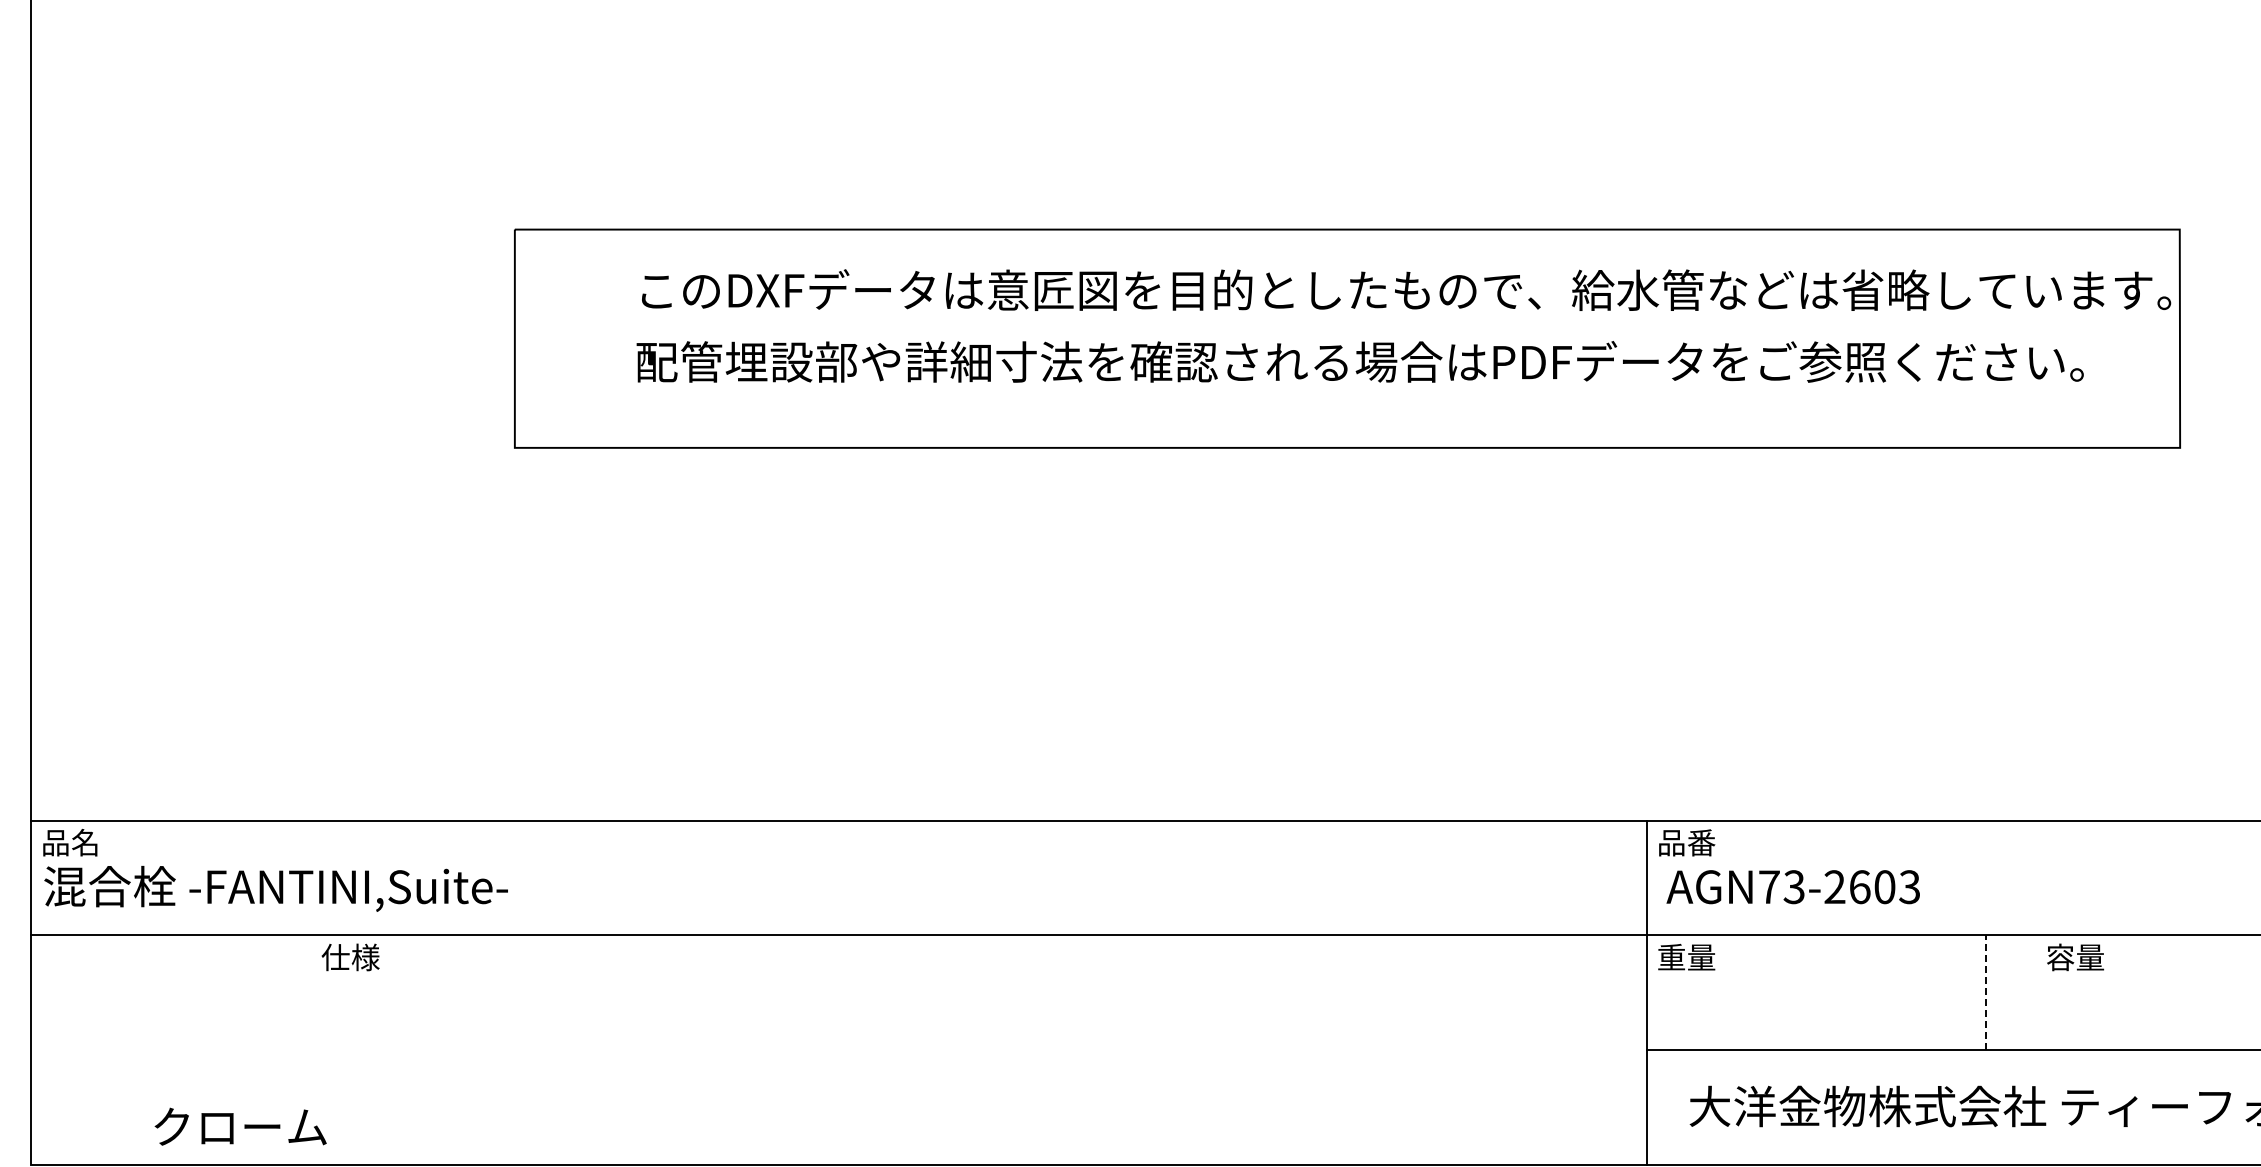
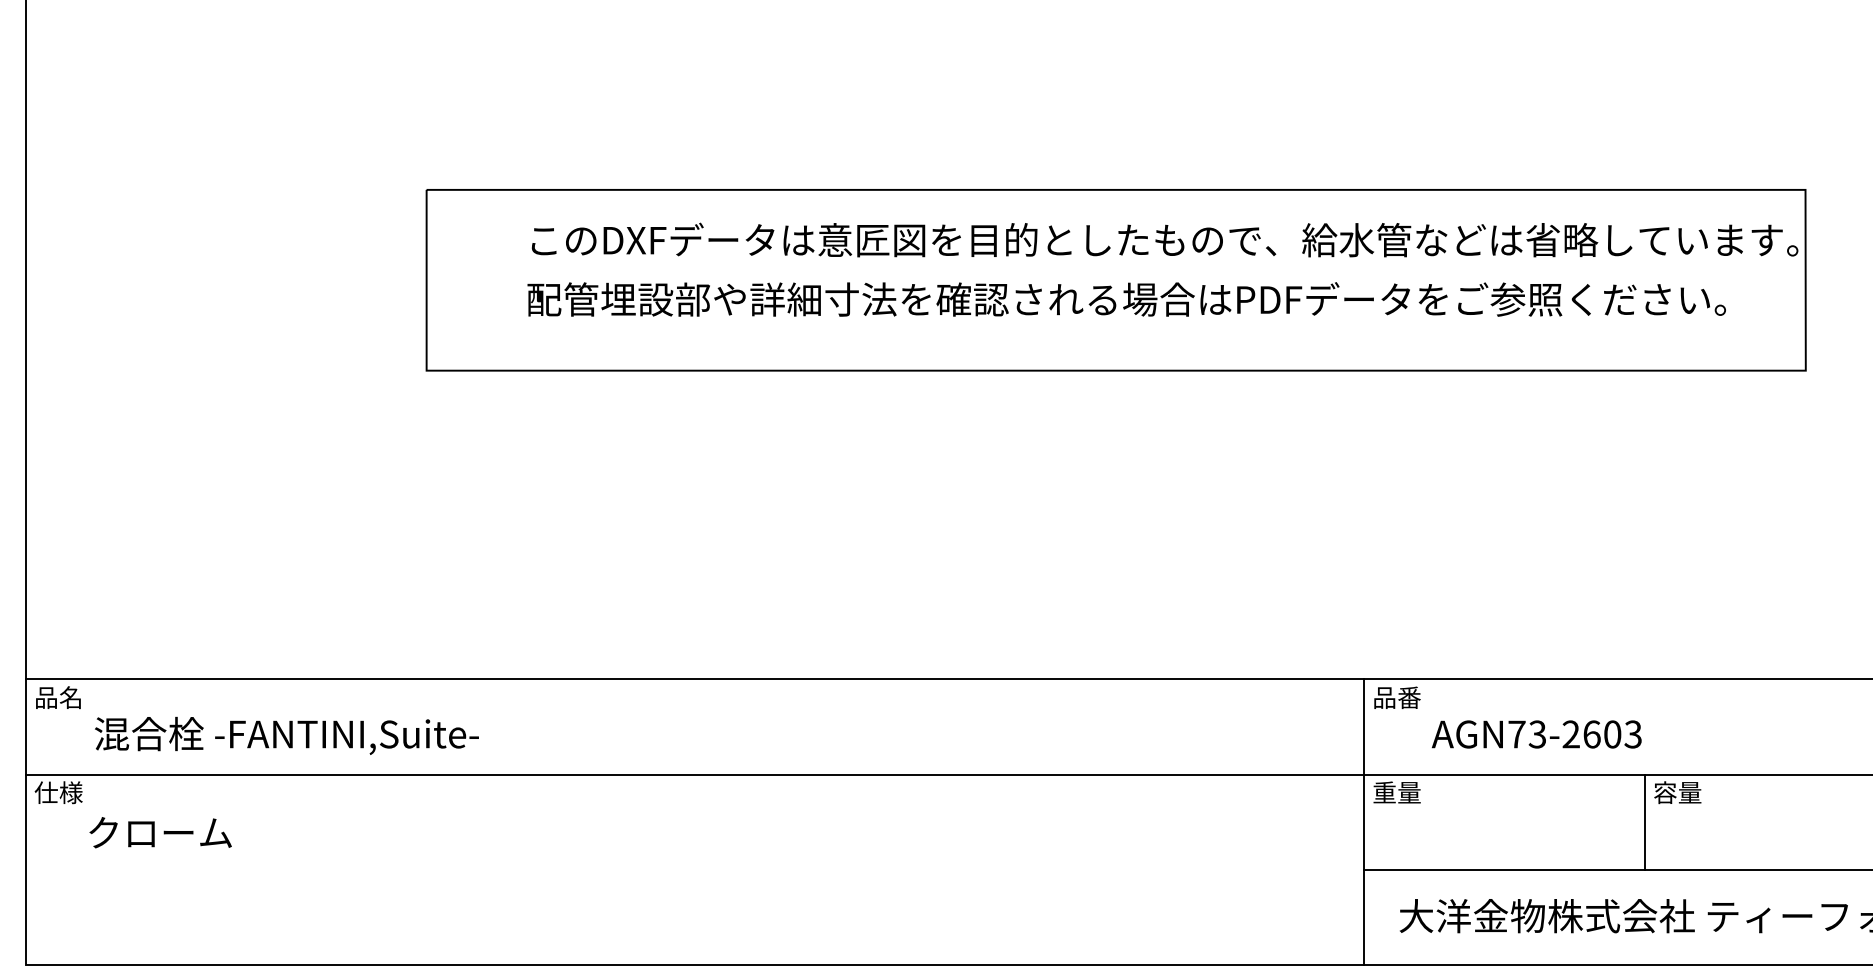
text: (1792, 887) -> (1536, 734), moved
text: (275, 888) -> (286, 735), moved
text: (350, 957) -> (58, 792), moved
text: (2075, 957) -> (1677, 792), moved
line: (1986, 992) -> (1645, 821), dashed -> solid
text: (240, 1126) -> (160, 832), moved

